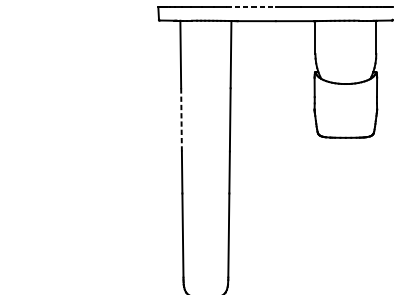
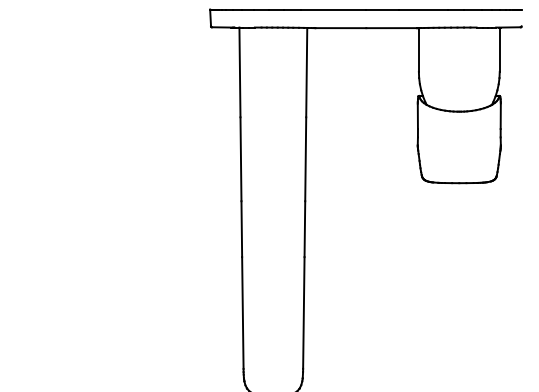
line: (251, 7) -> (333, 9), dashed -> solid
line: (181, 120) -> (240, 159), dashed -> solid

